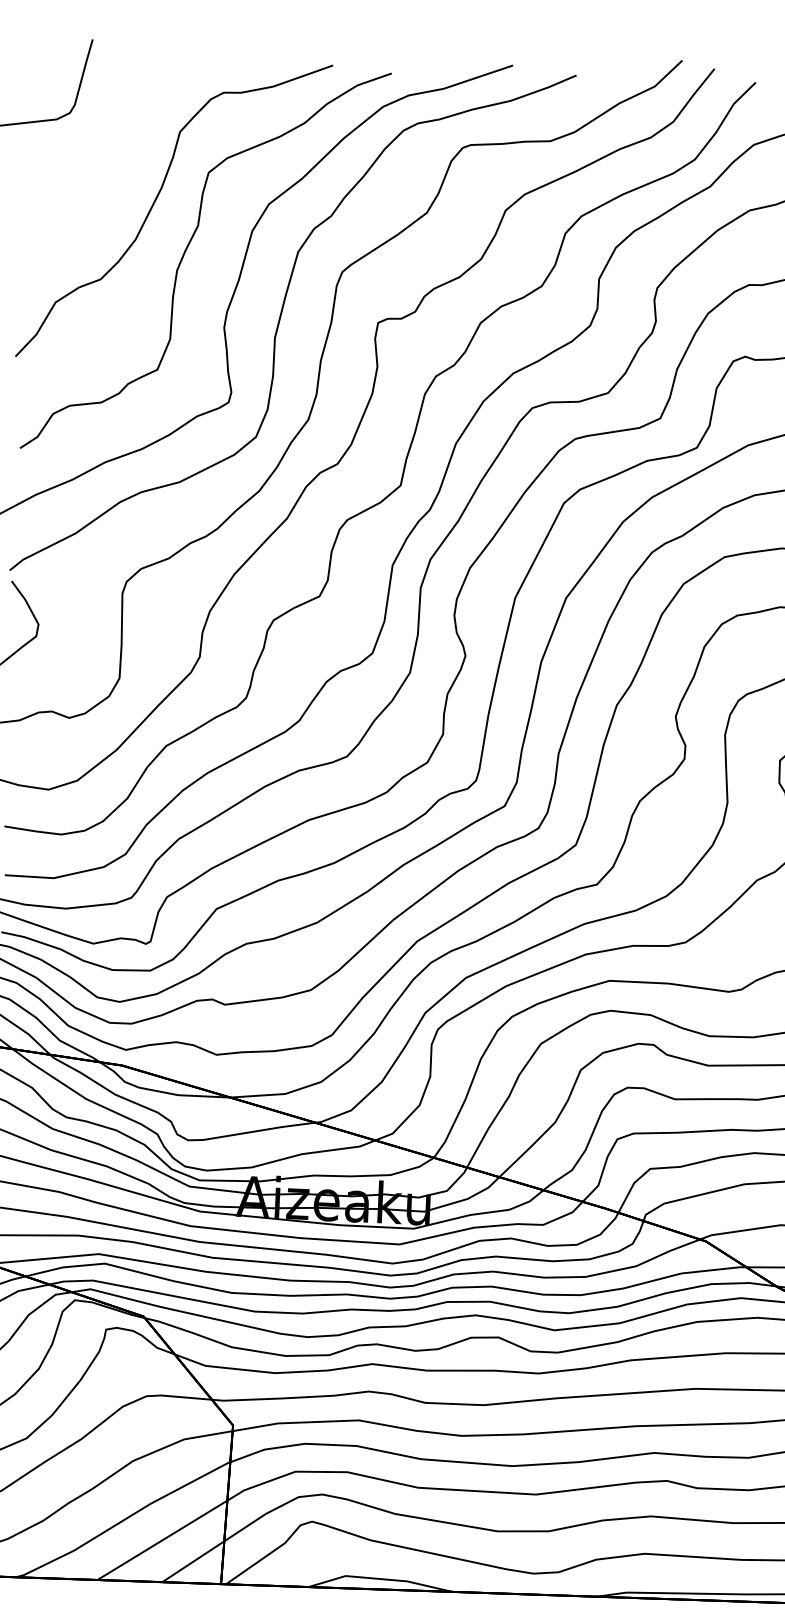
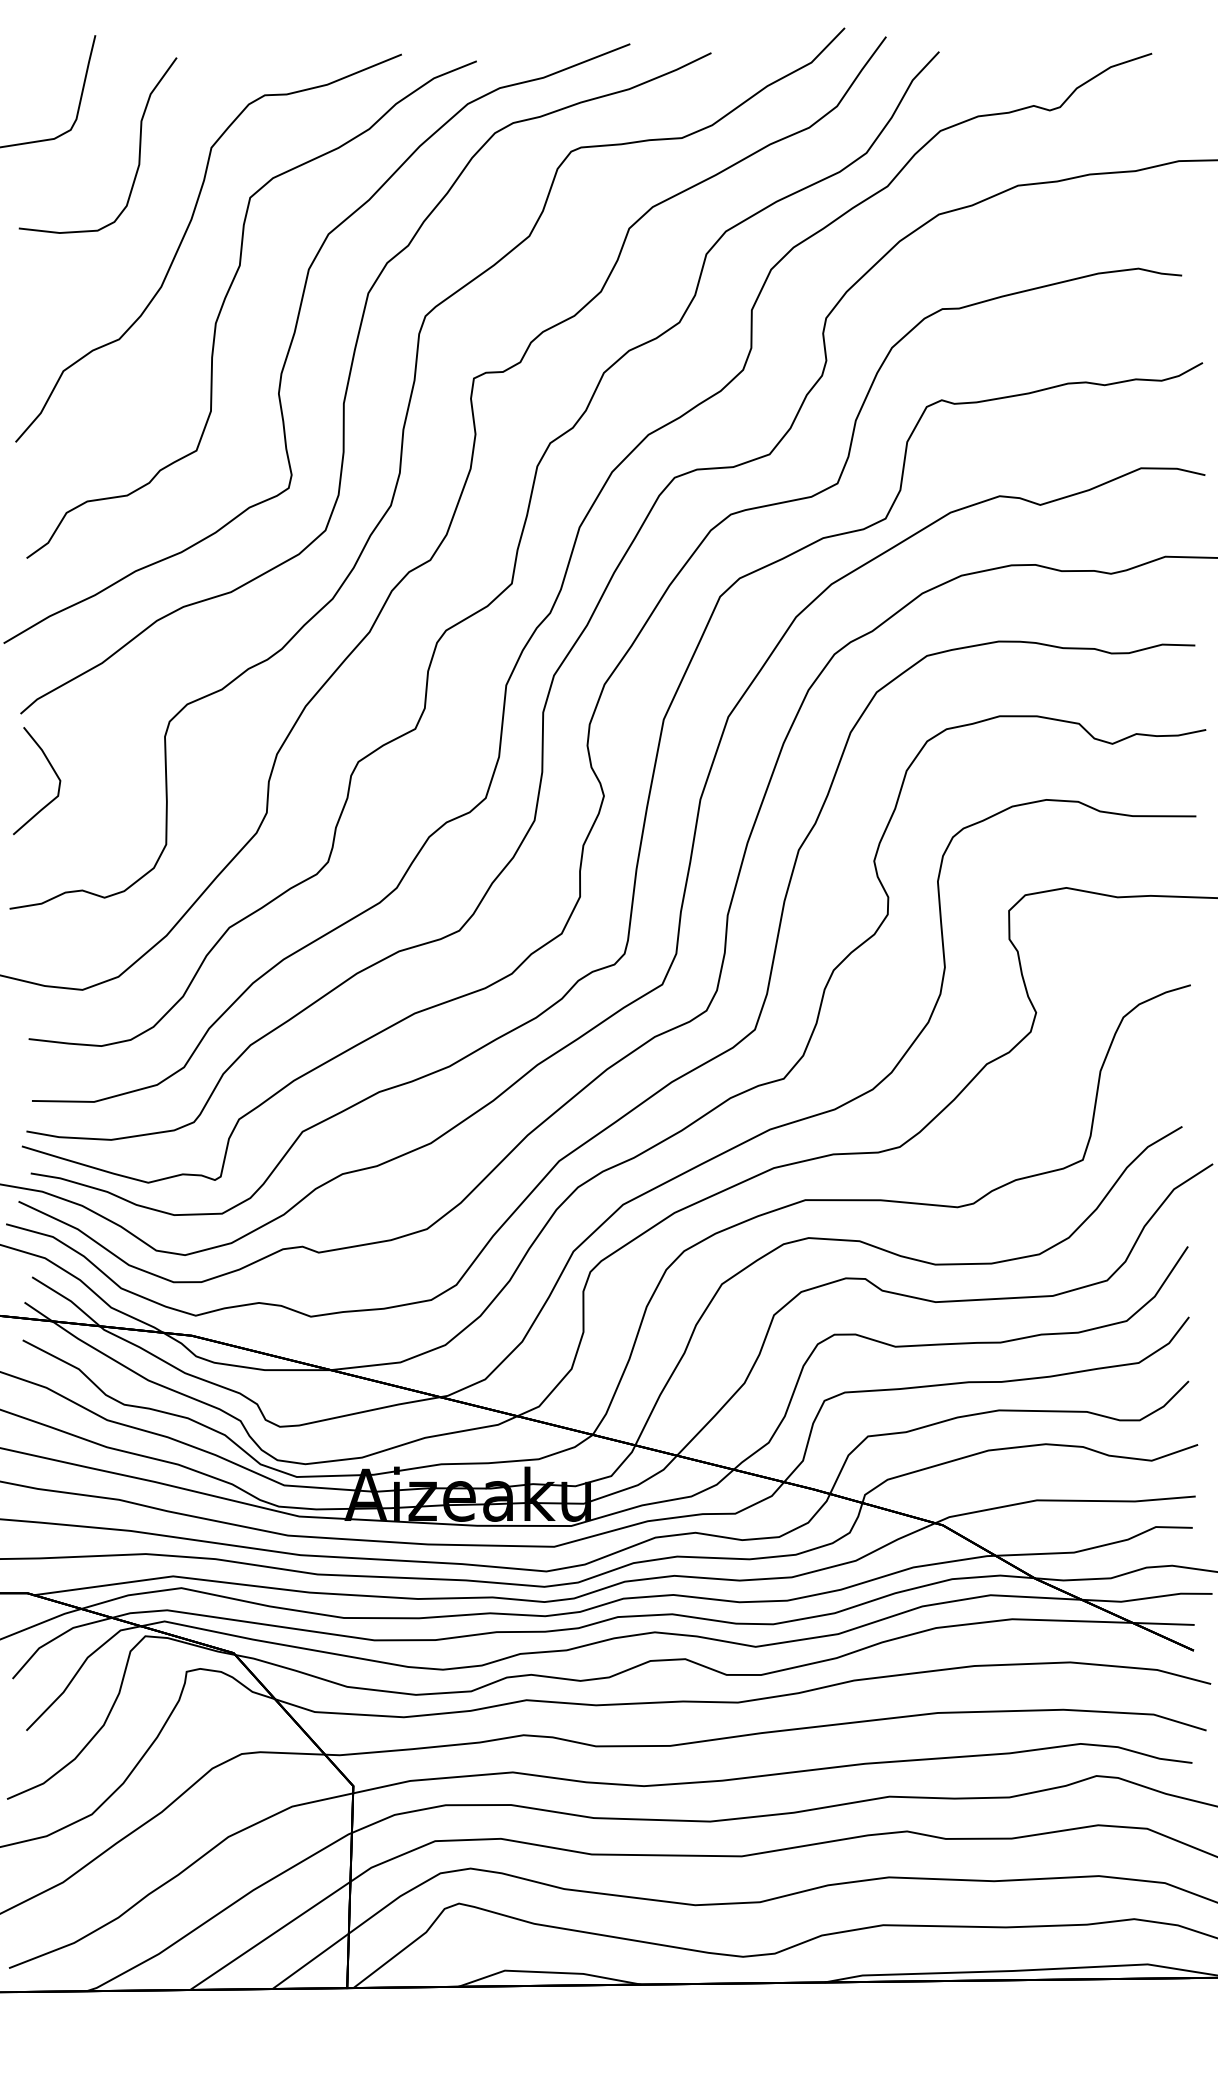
curve: (122, 134) -> (138, 154), added

